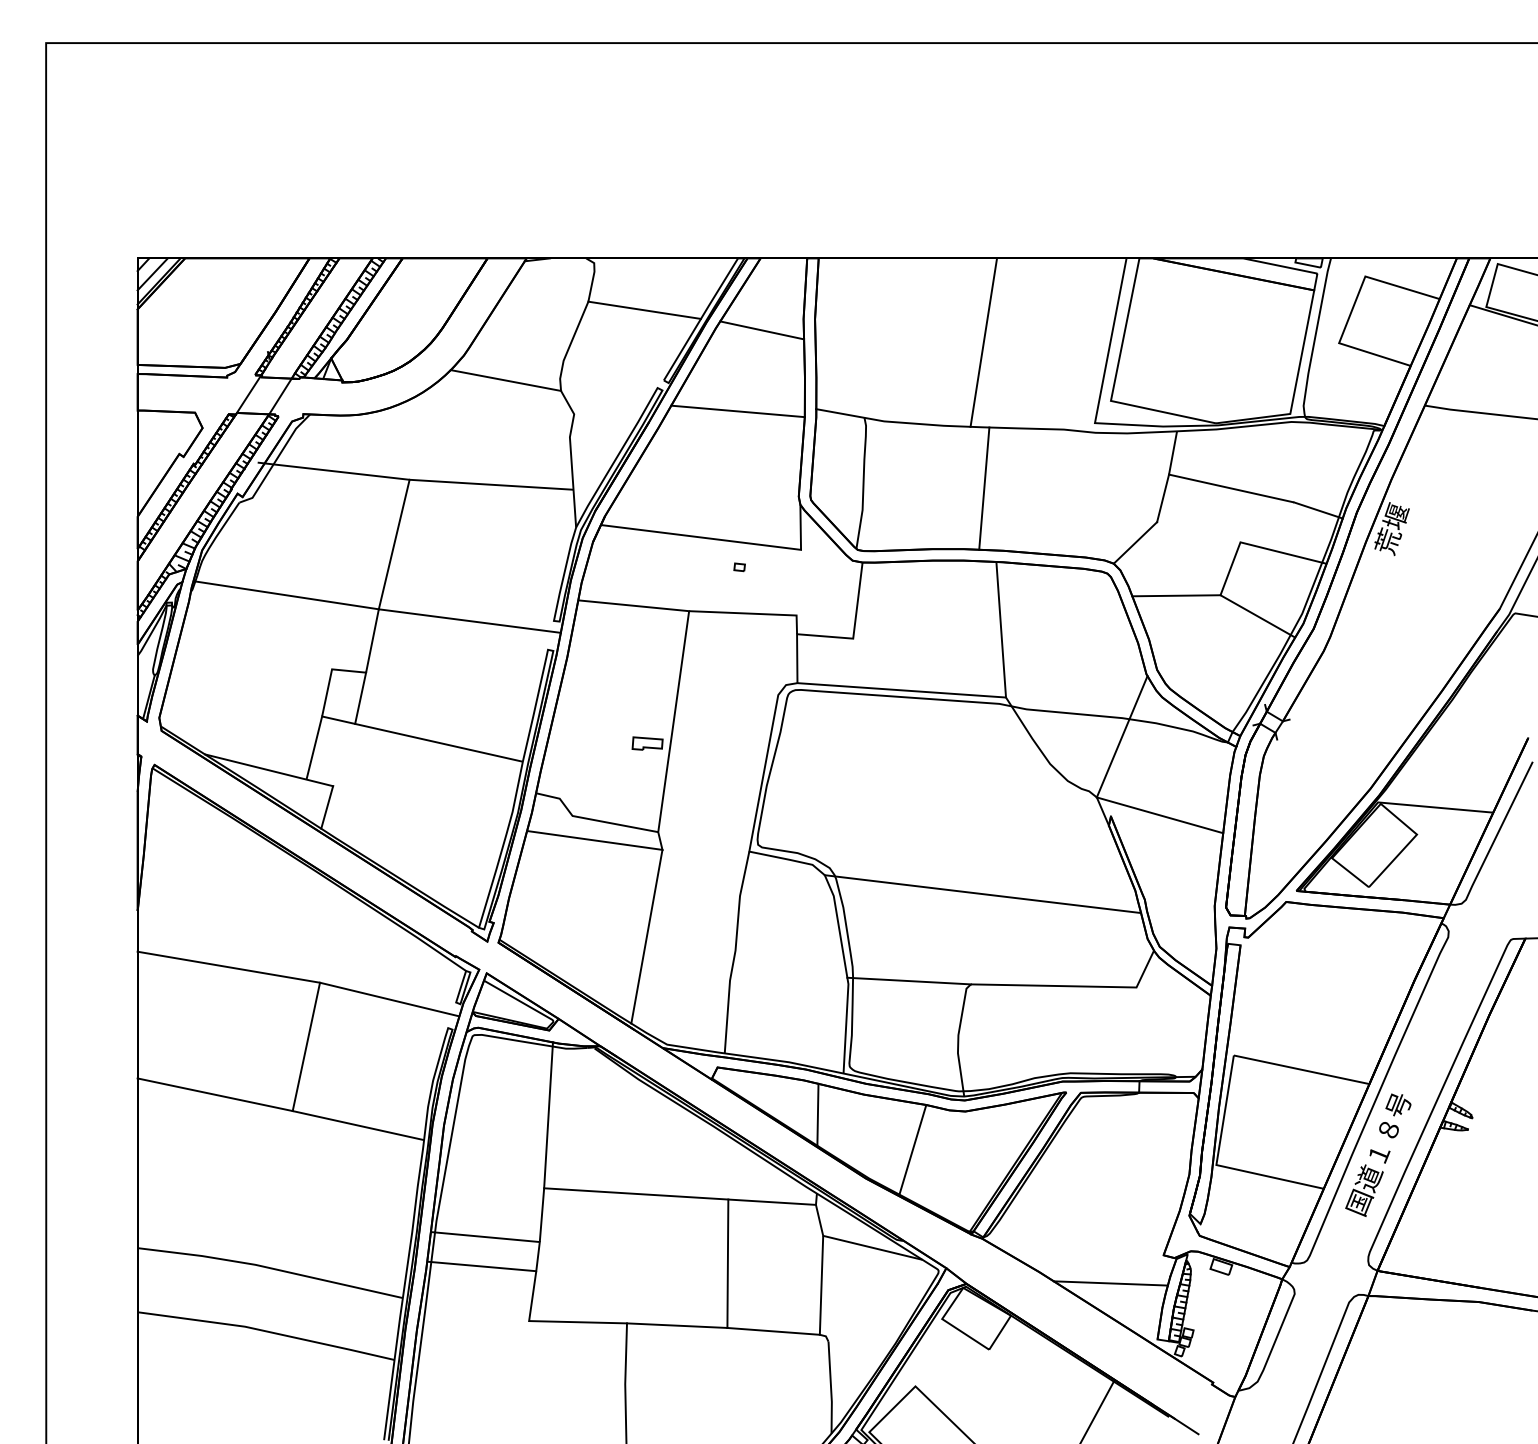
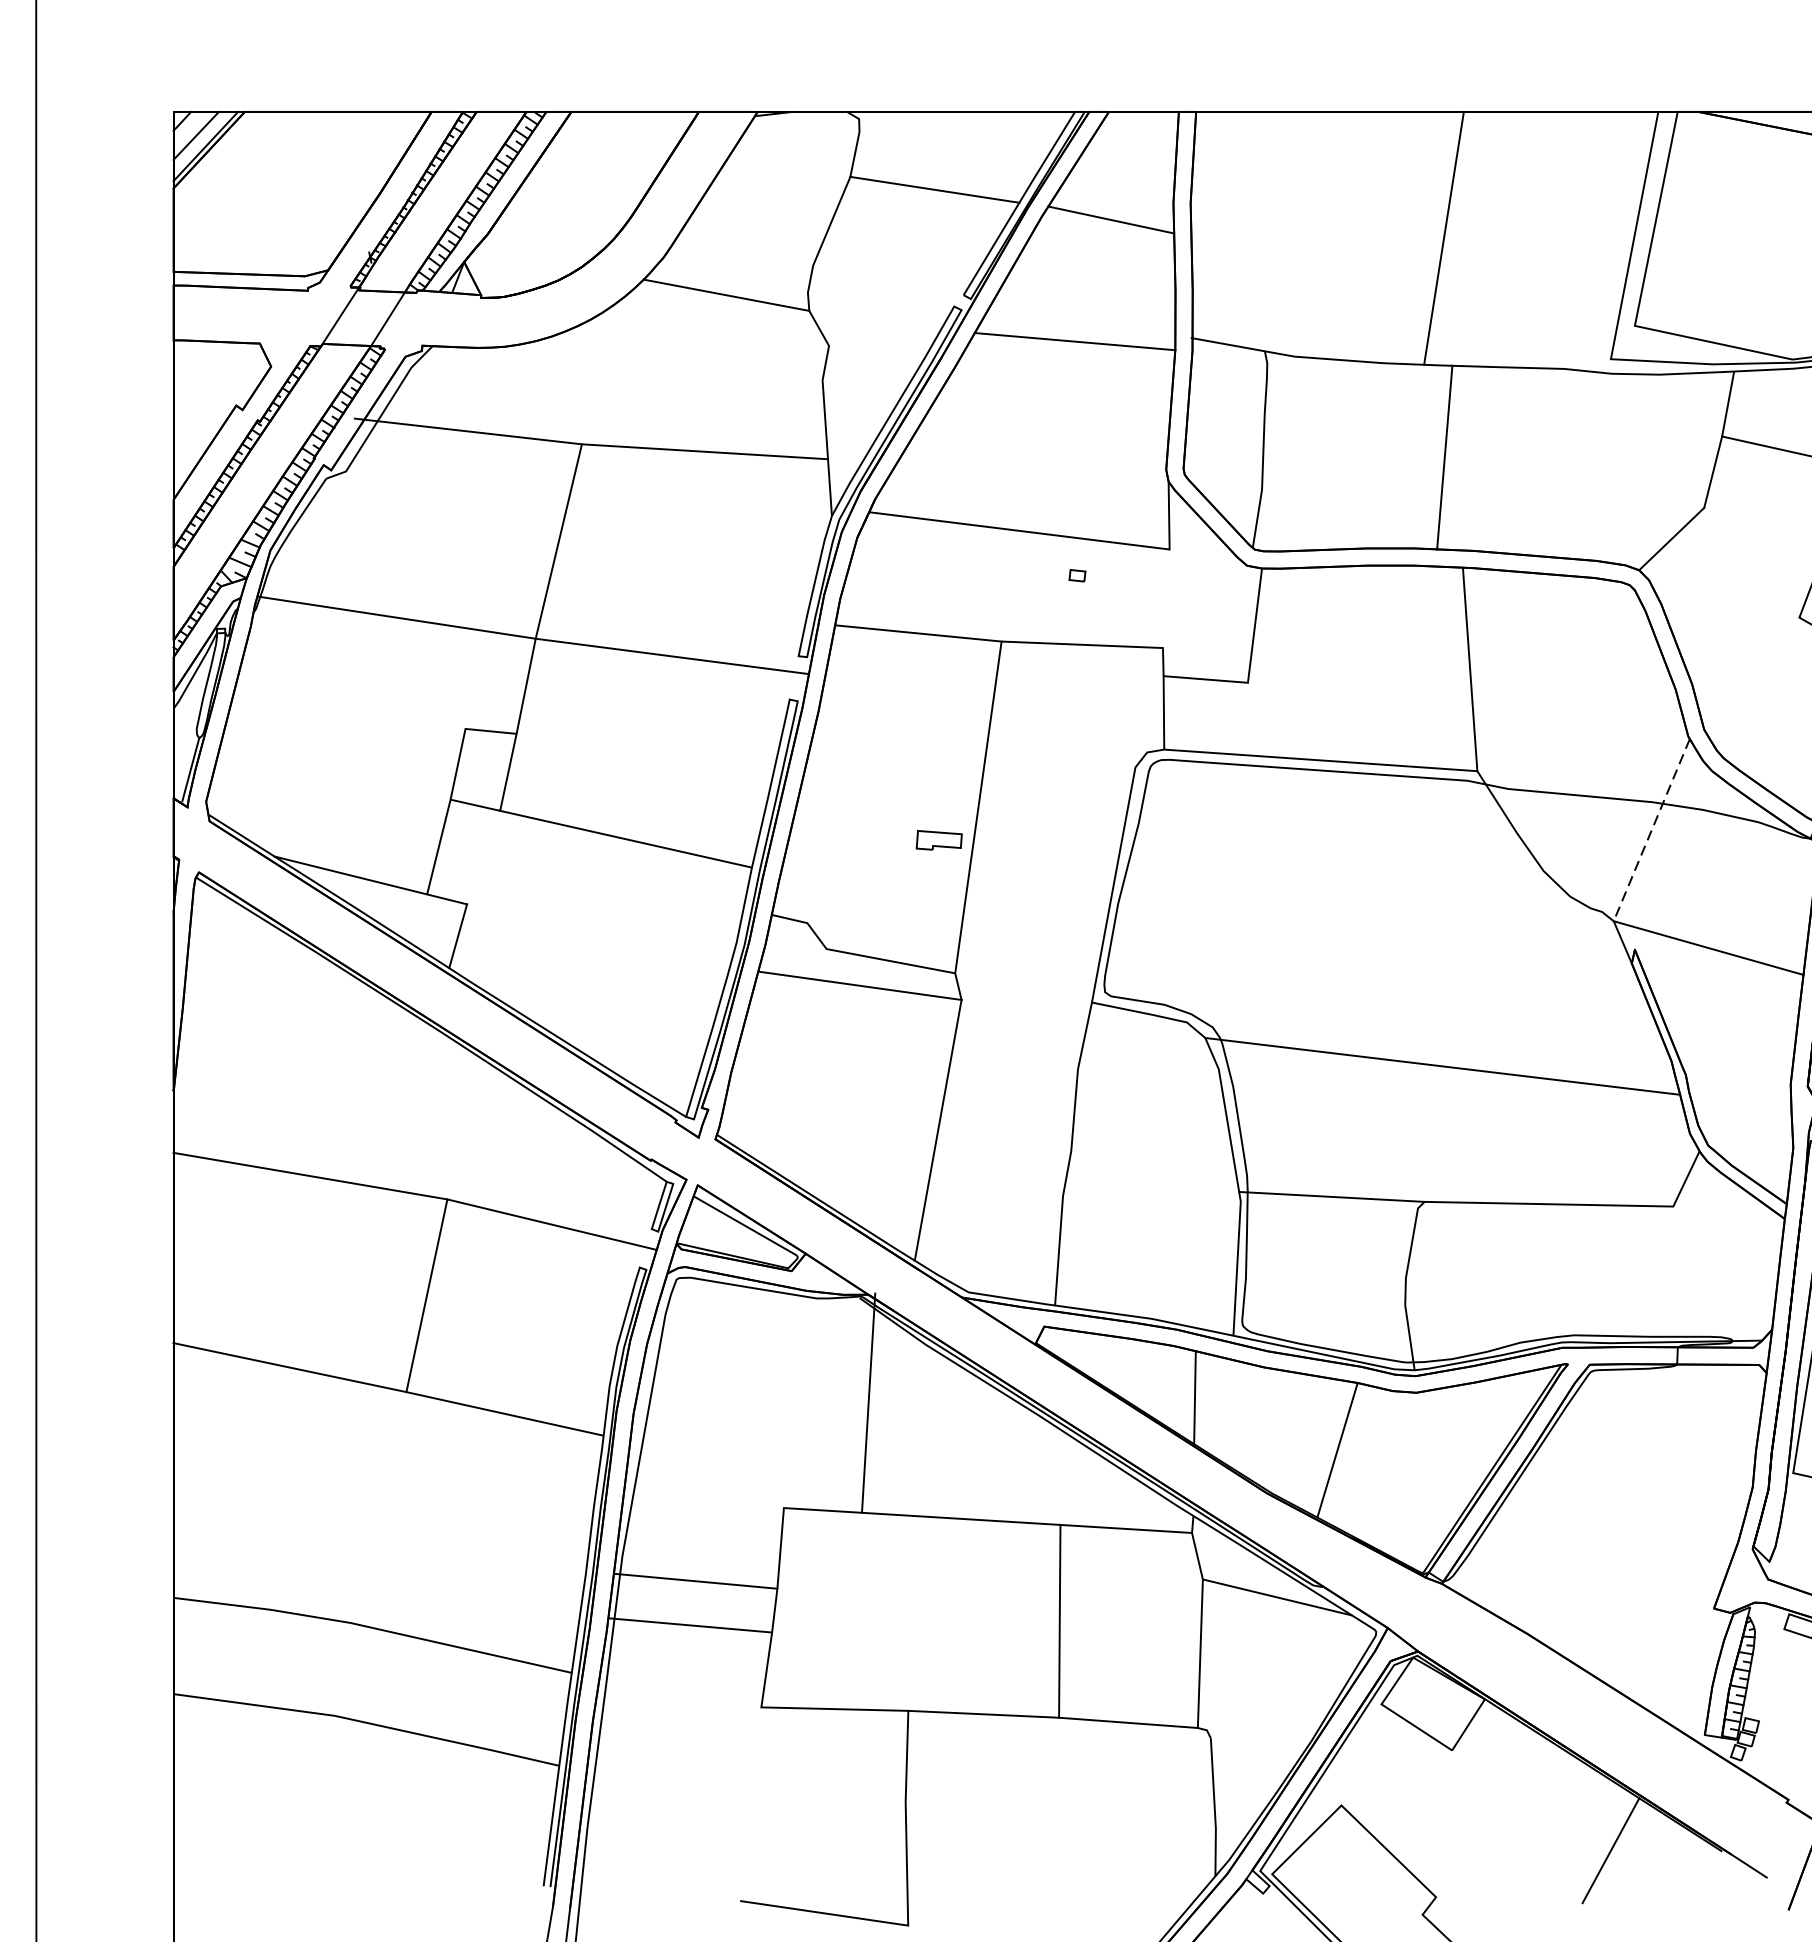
line: (1176, 595) -> (1733, 618), removed
line: (1122, 736) -> (1652, 829), solid -> dashed
line: (548, 1115) -> (868, 1403), moved
line: (1110, 1283) -> (1634, 1650), removed

